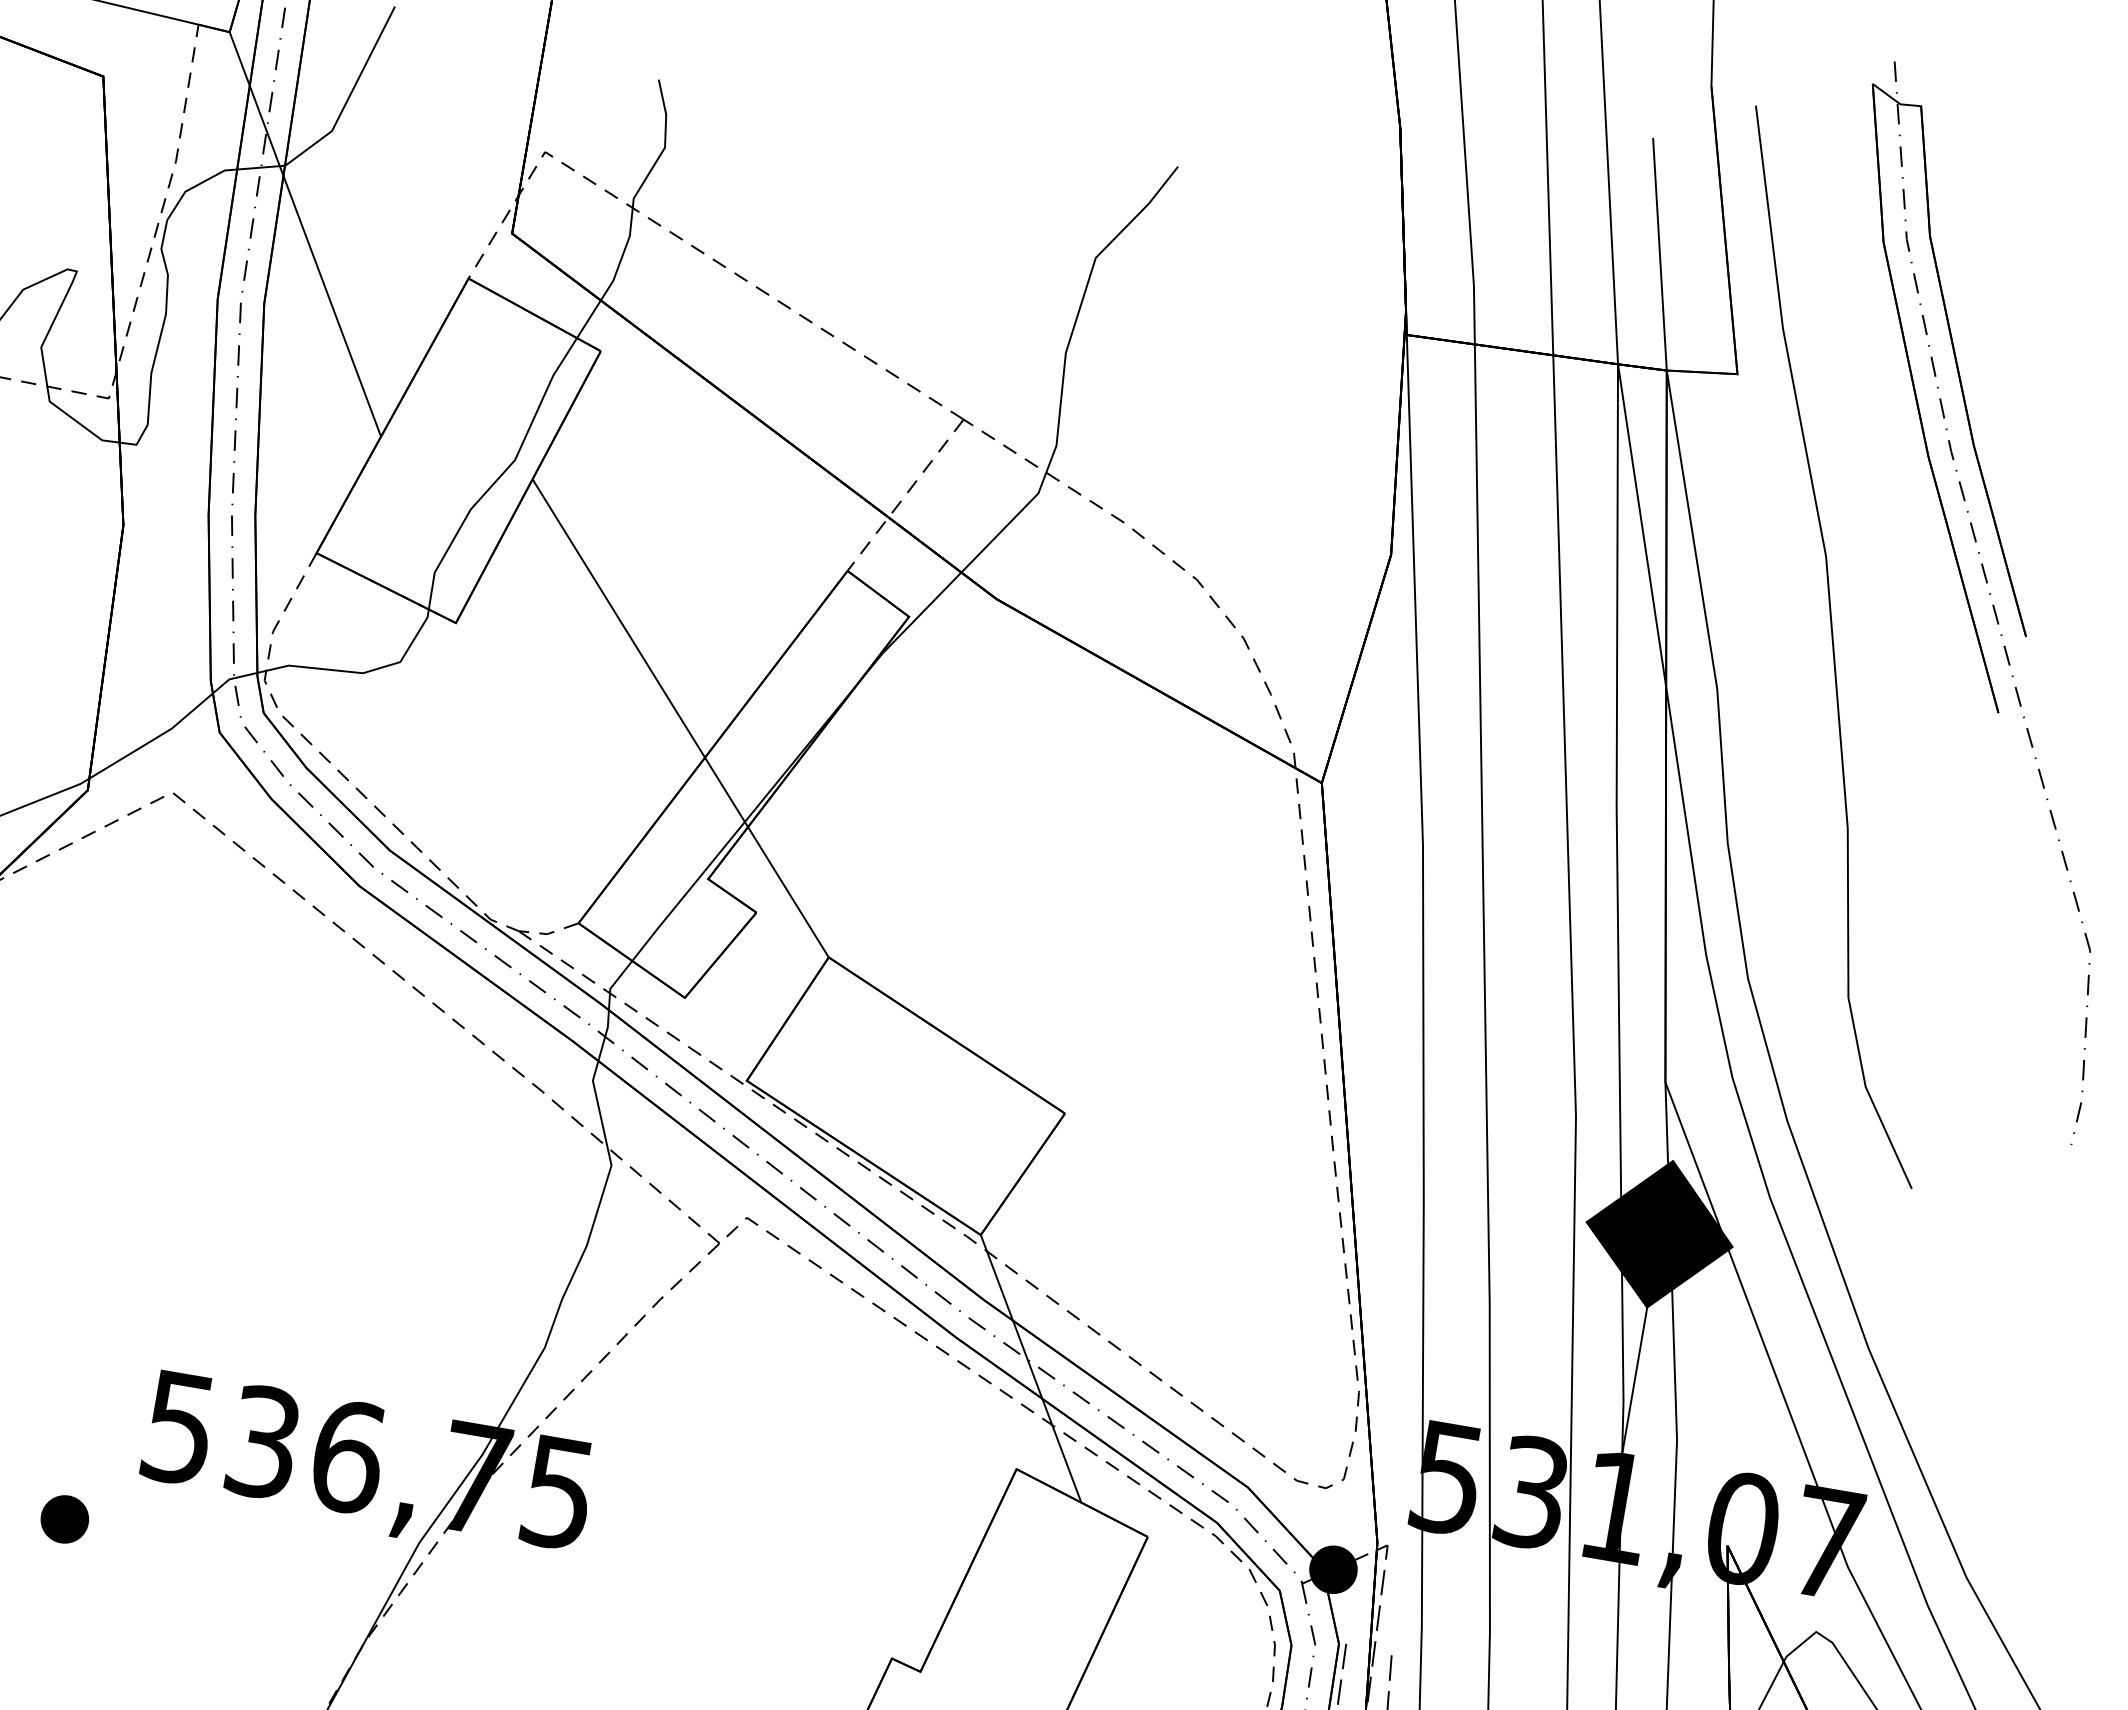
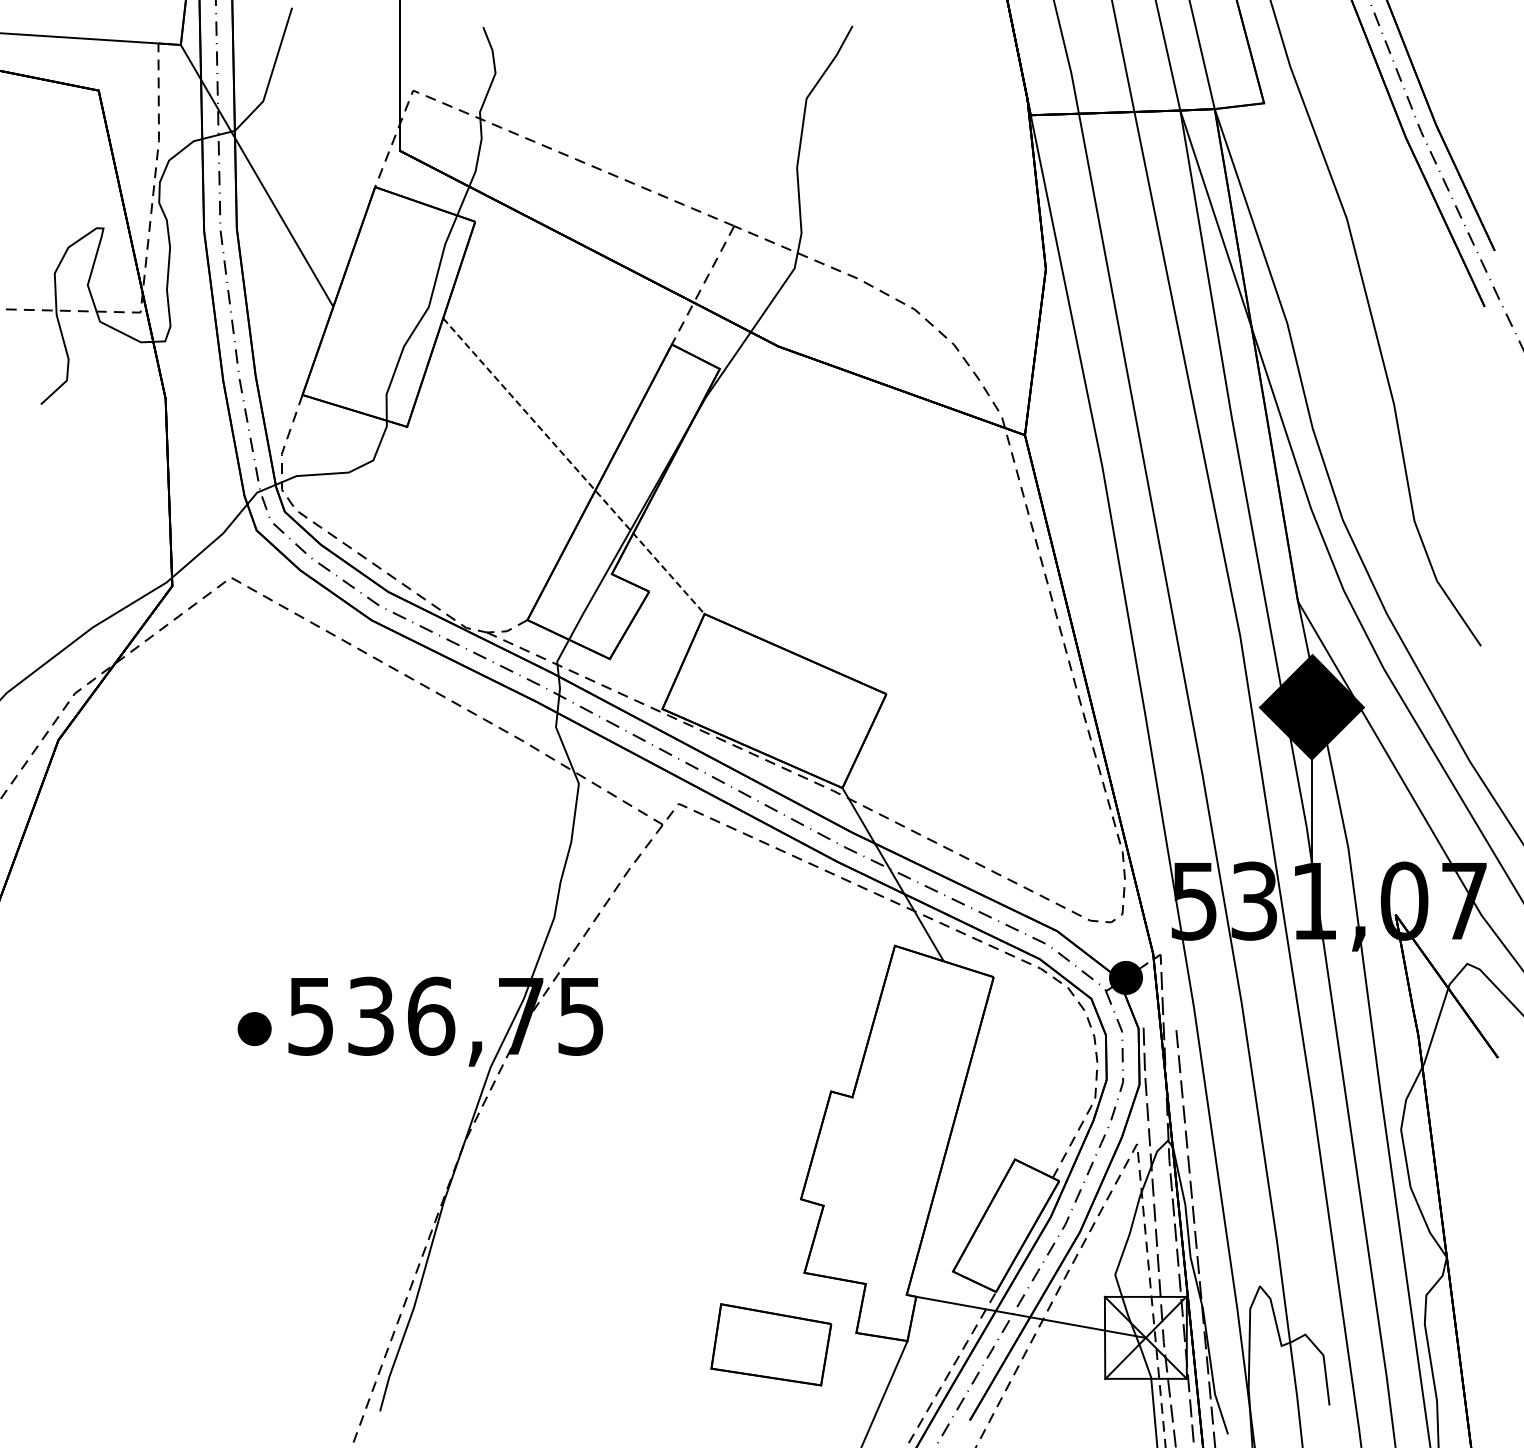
line: (681, 718) -> (574, 466), solid -> dashed
part: (64, 1518) -> (254, 1028), moved

